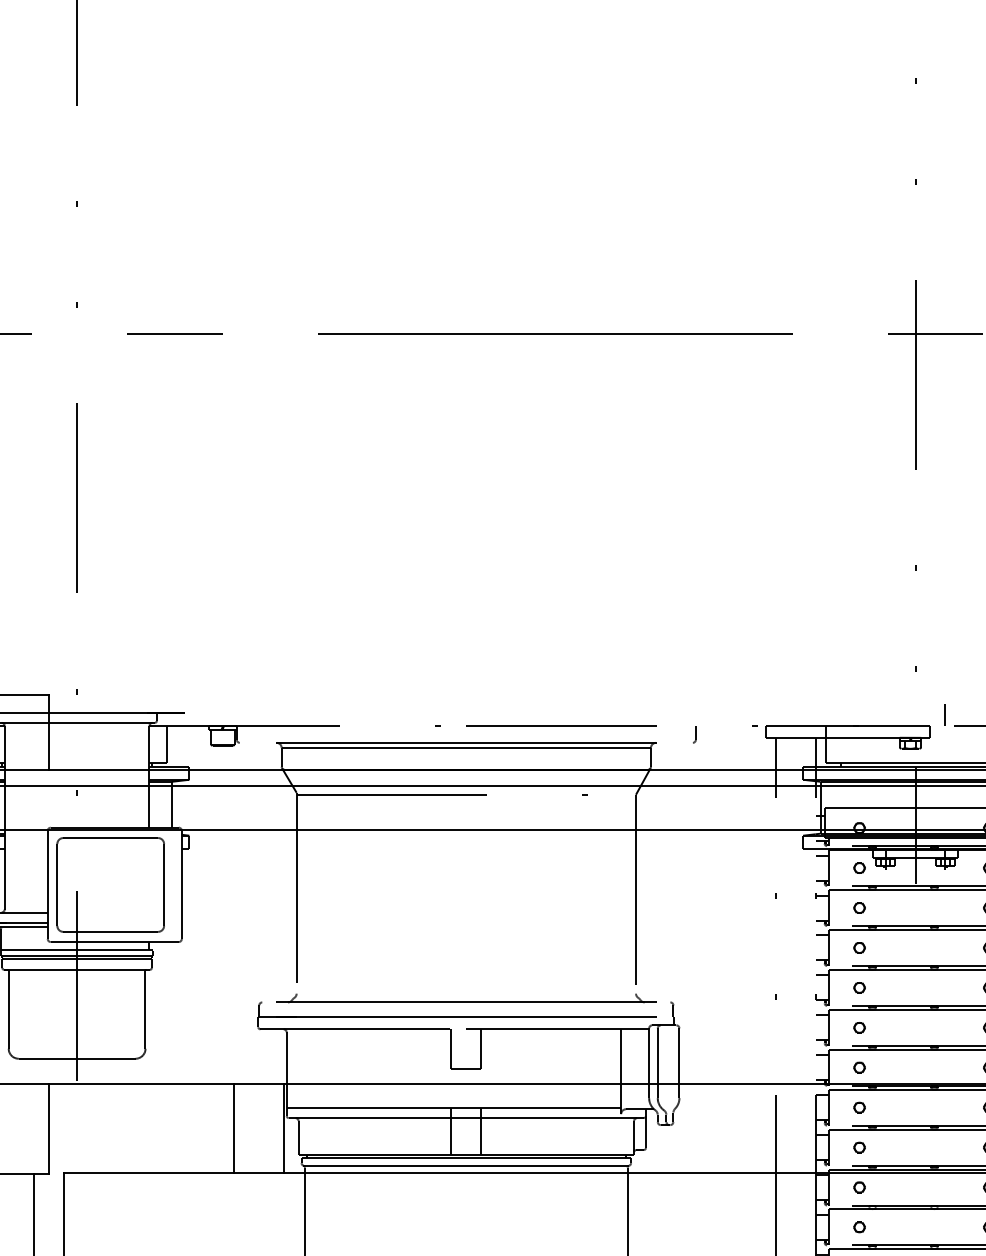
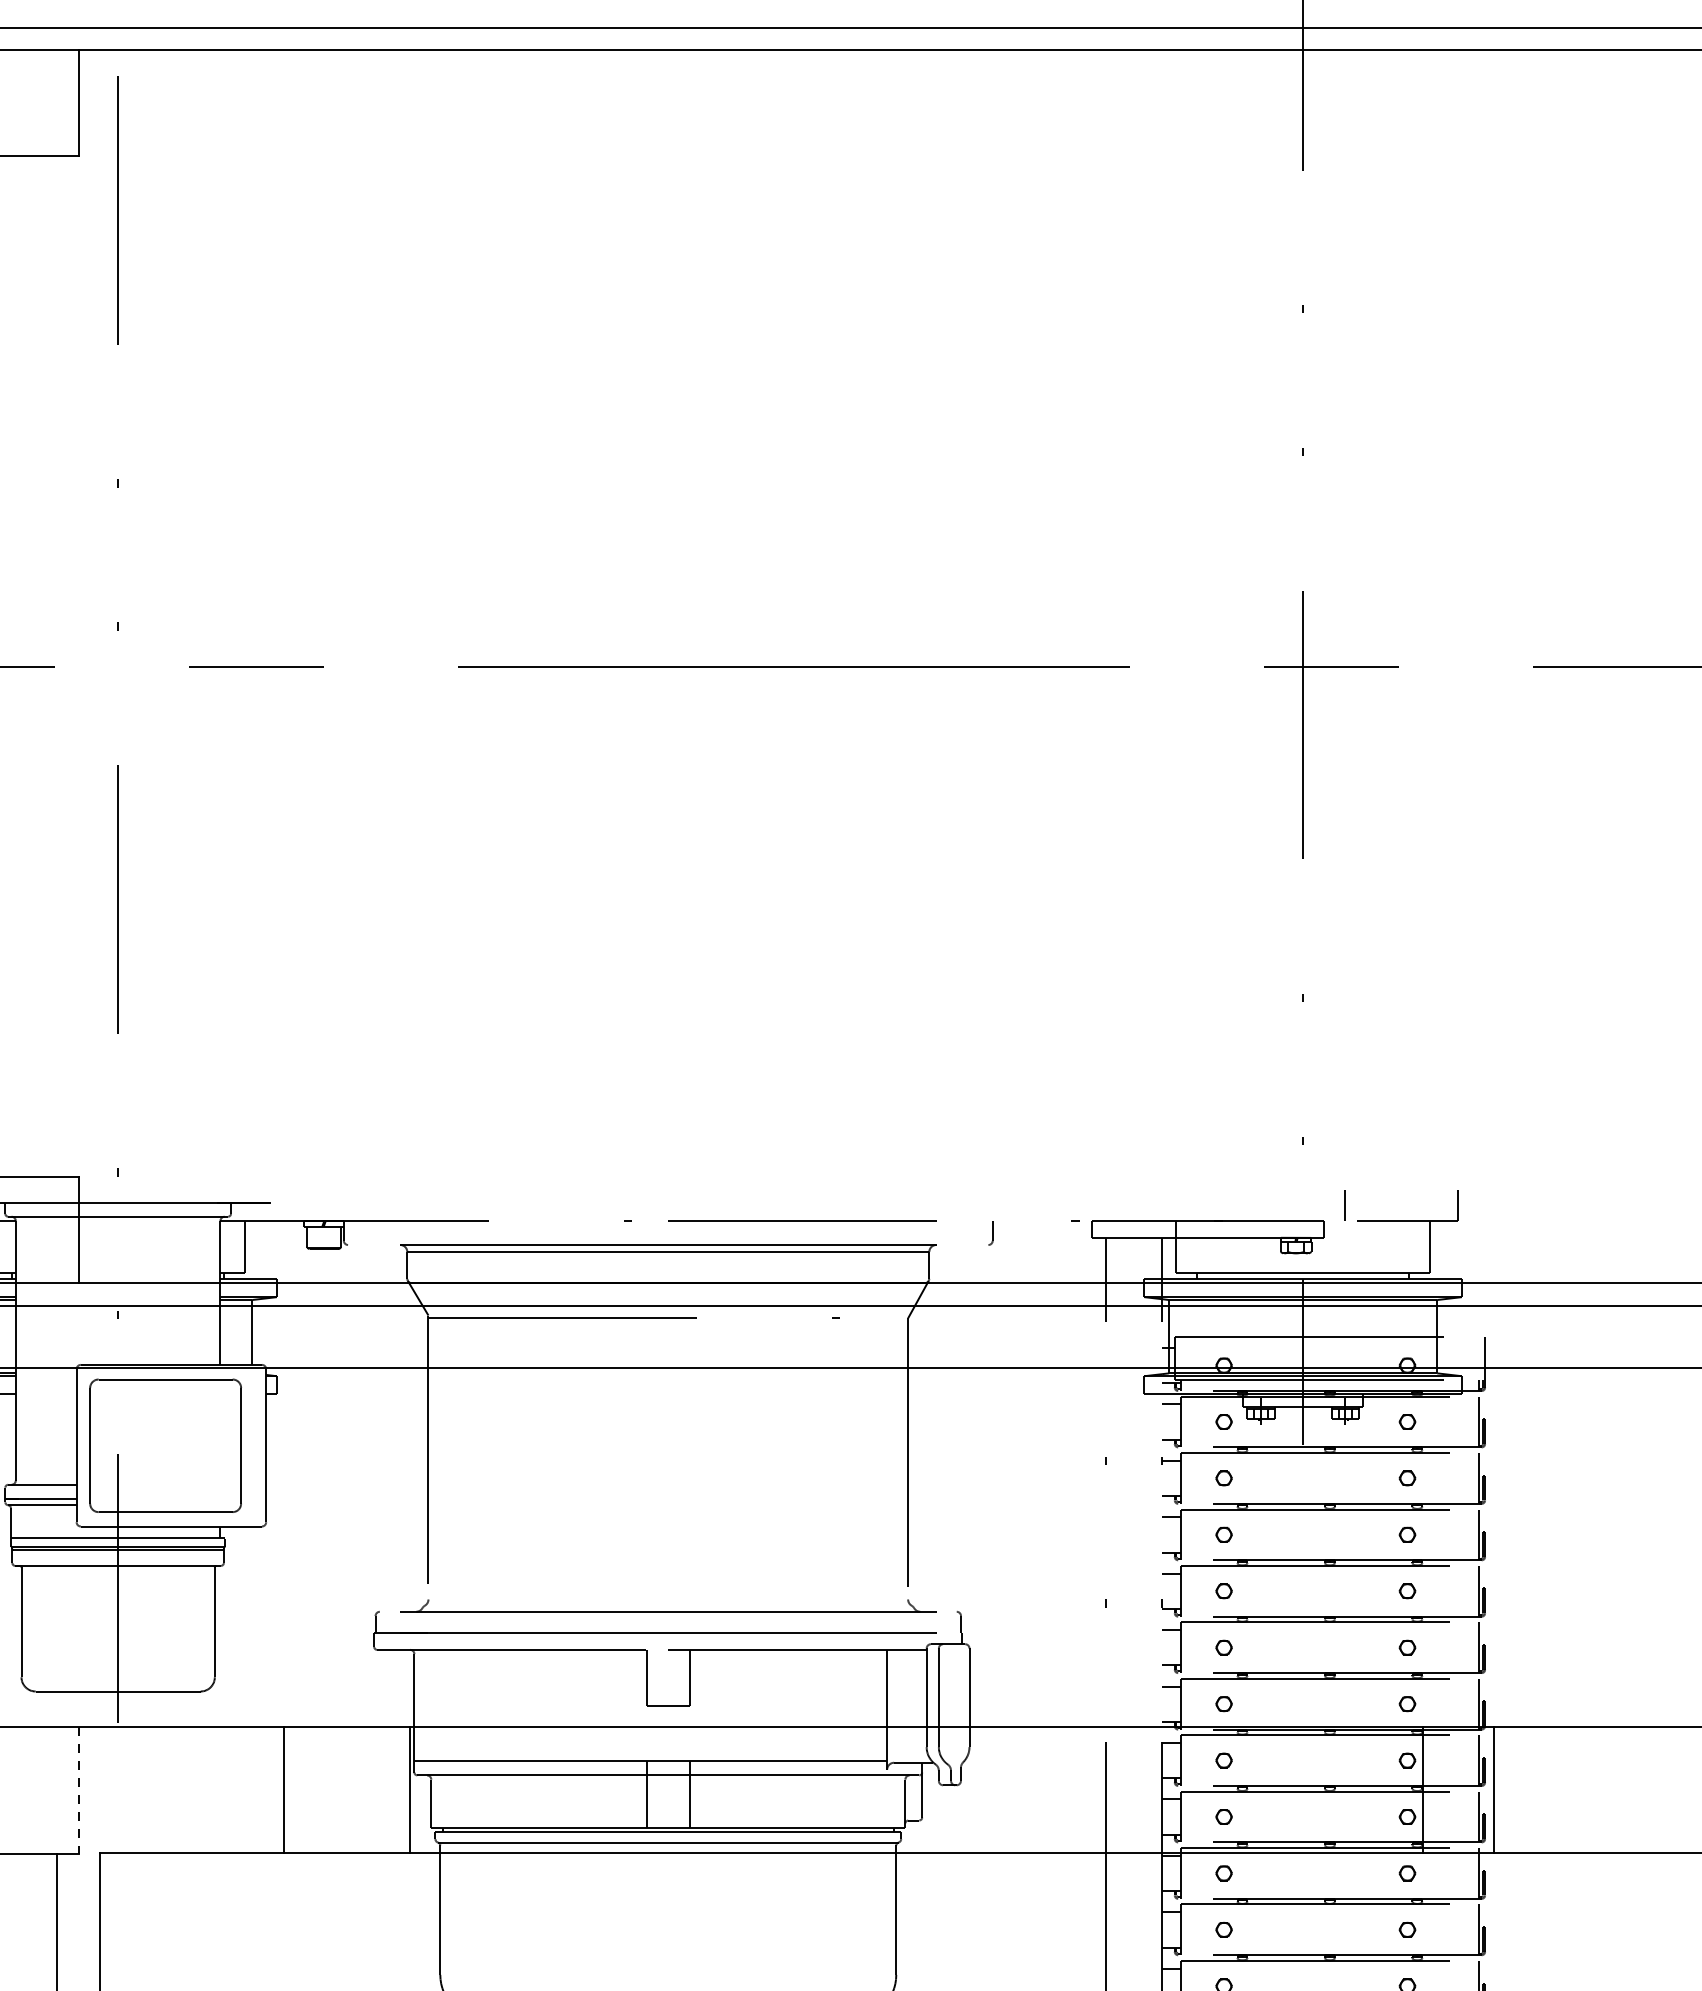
line: (233, 1128) -> (283, 1790), moved
line: (49, 1129) -> (78, 1791), solid -> dashed

